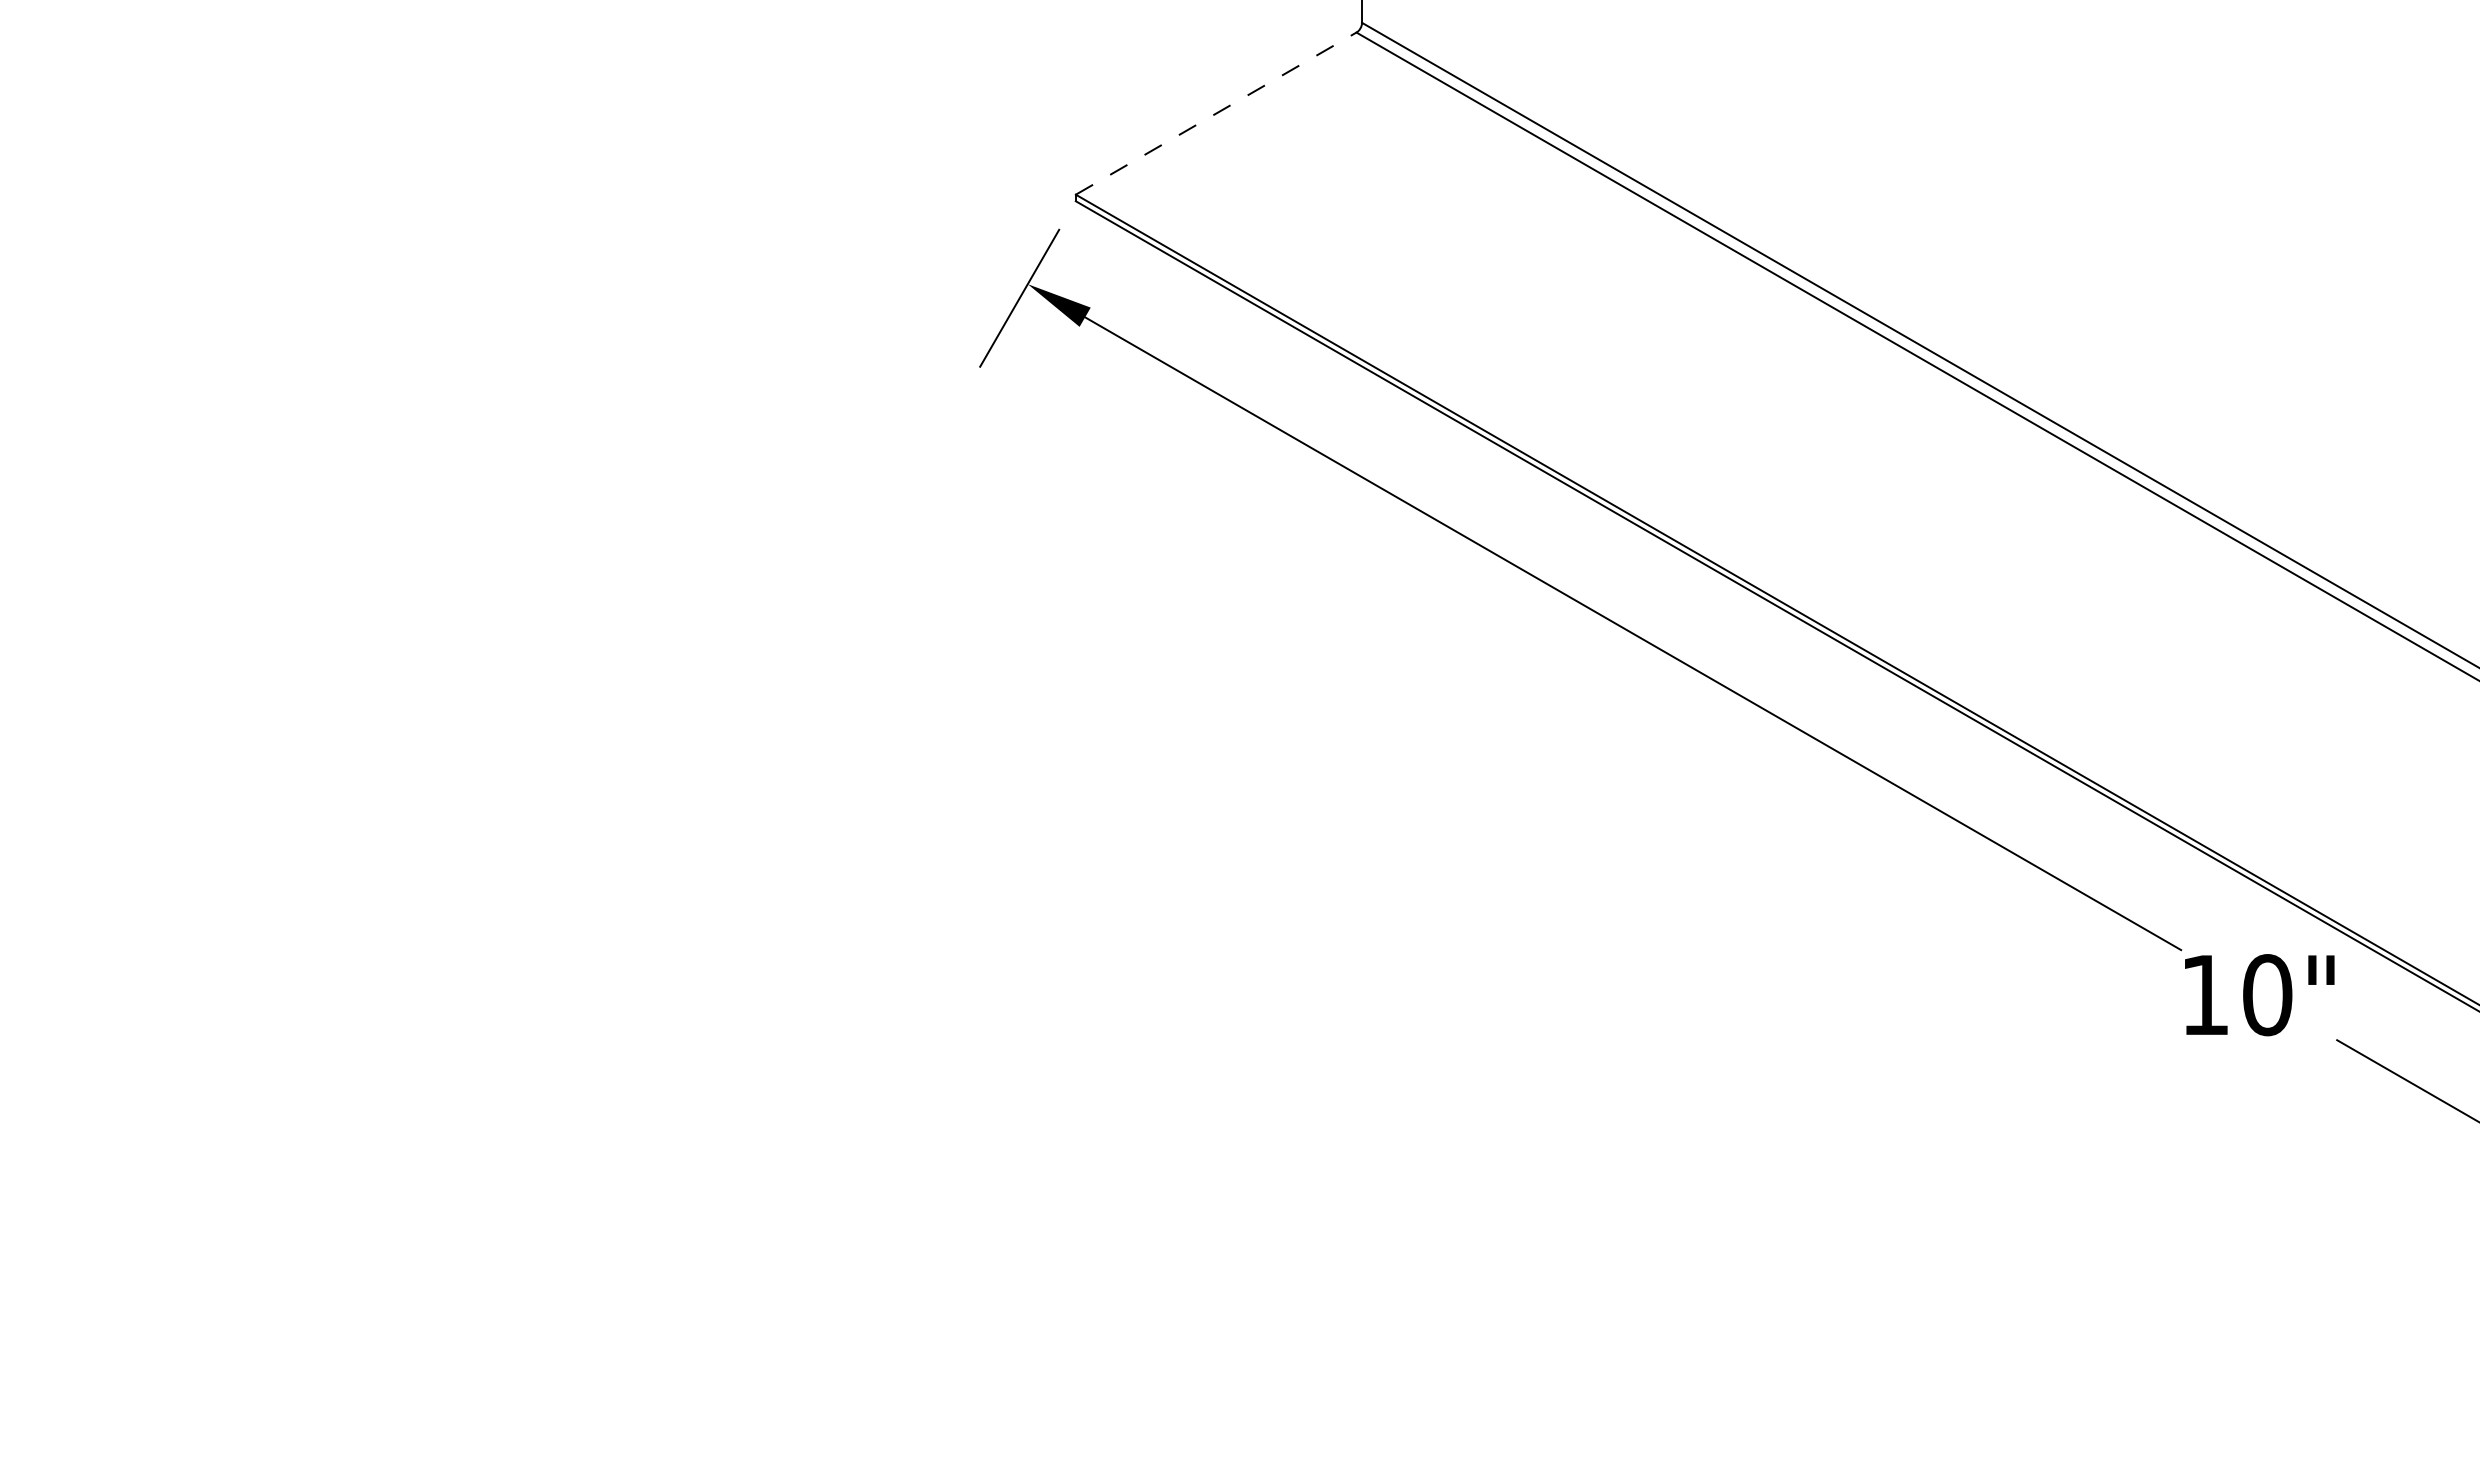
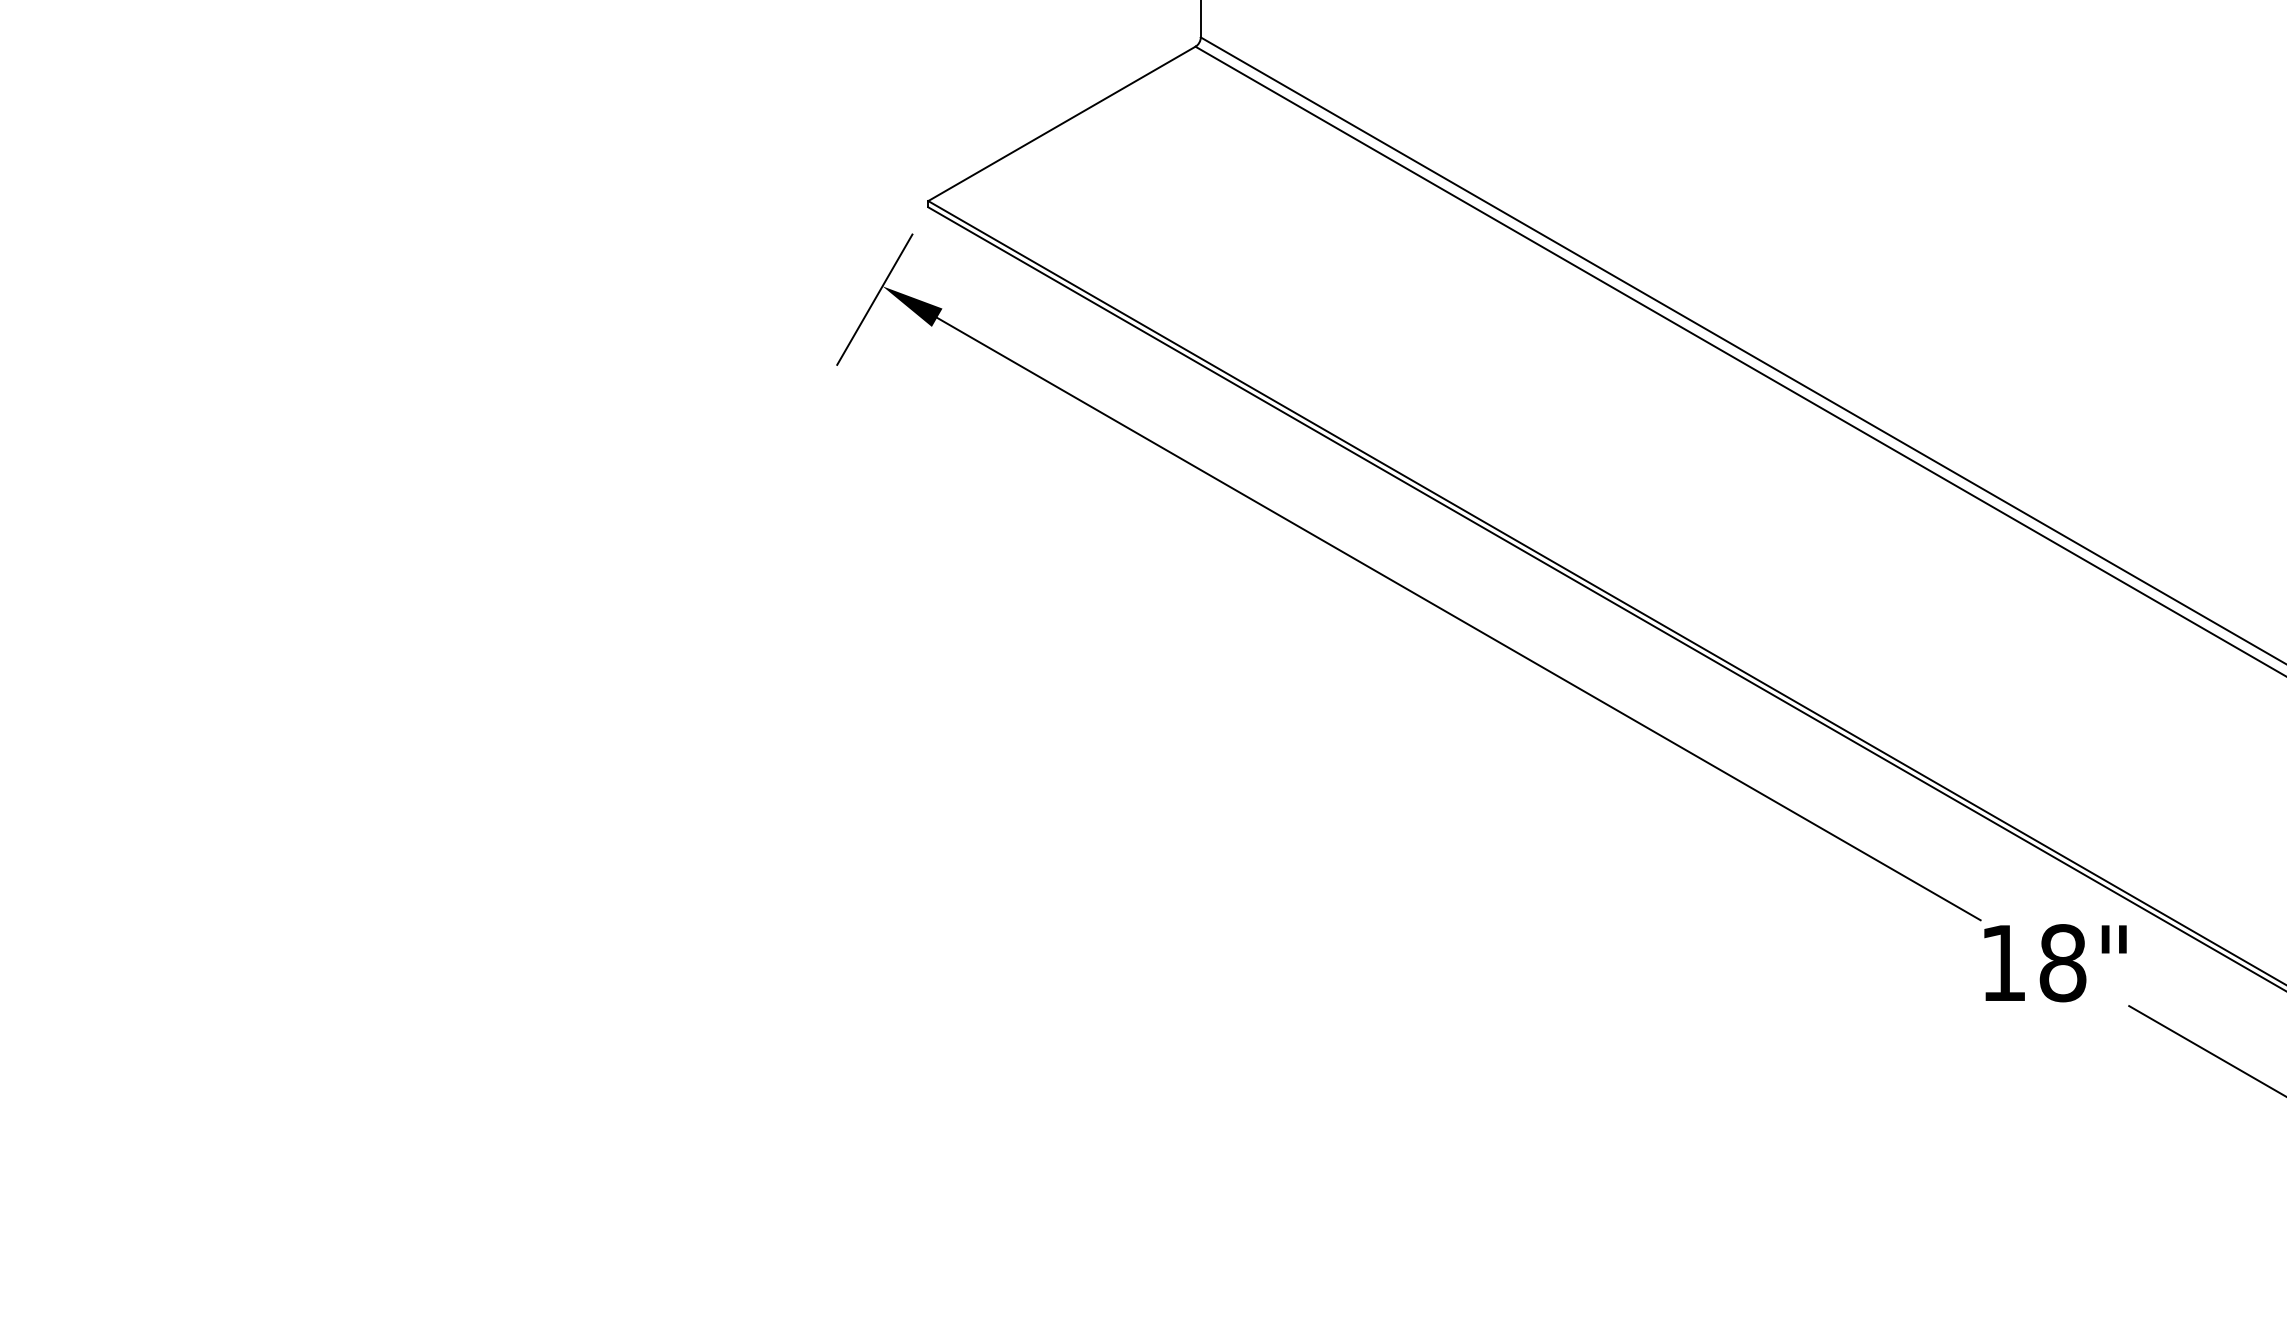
line: (1216, 113) -> (1062, 123), dashed -> solid
text: (2267, 995) -> (2062, 963), 10" -> 18"

